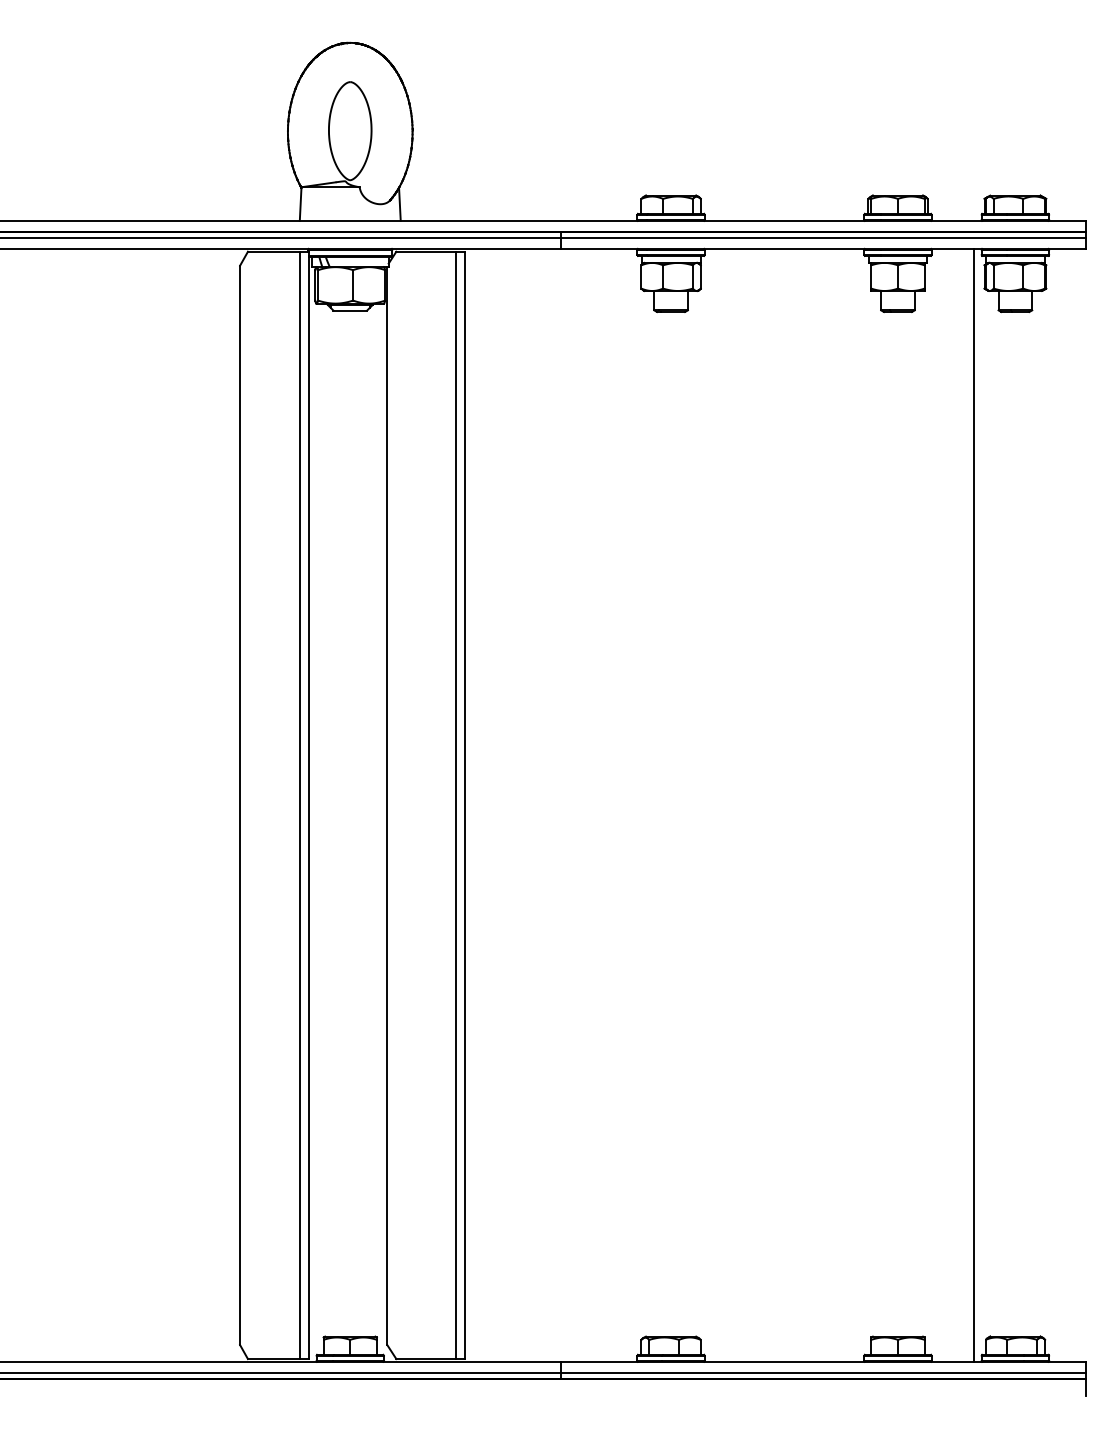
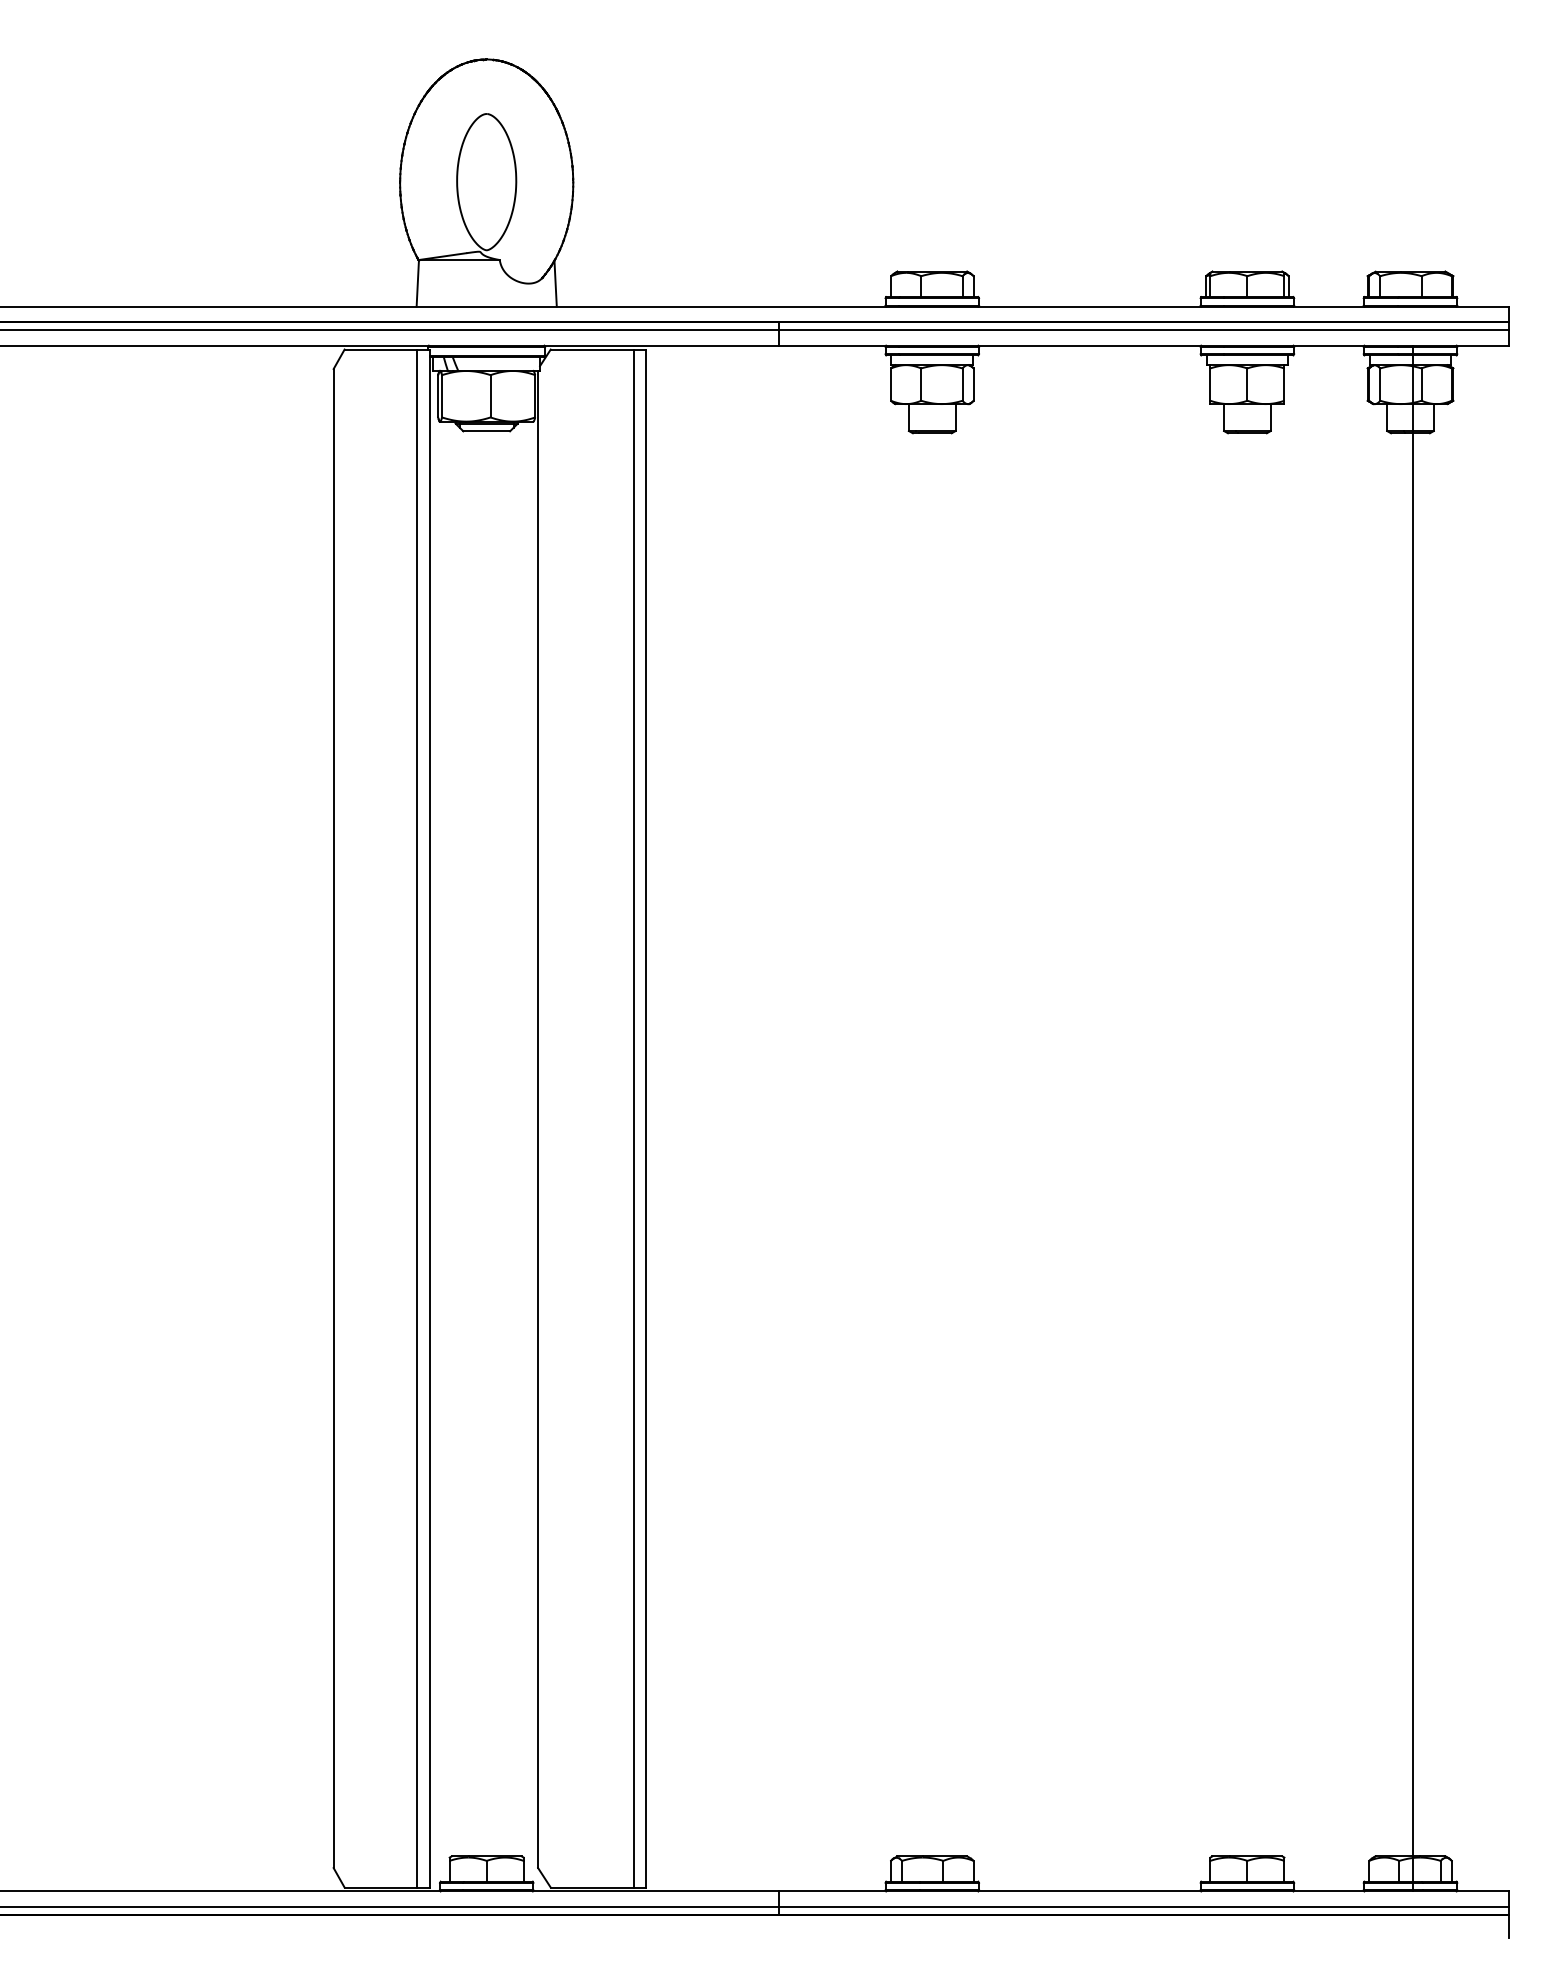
line: (974, 804) -> (1413, 1117), moved

